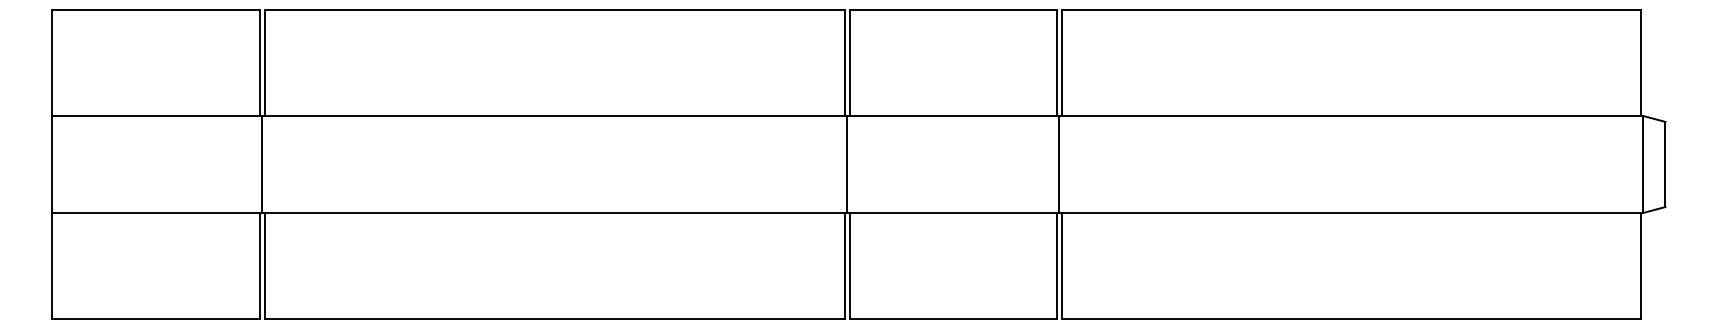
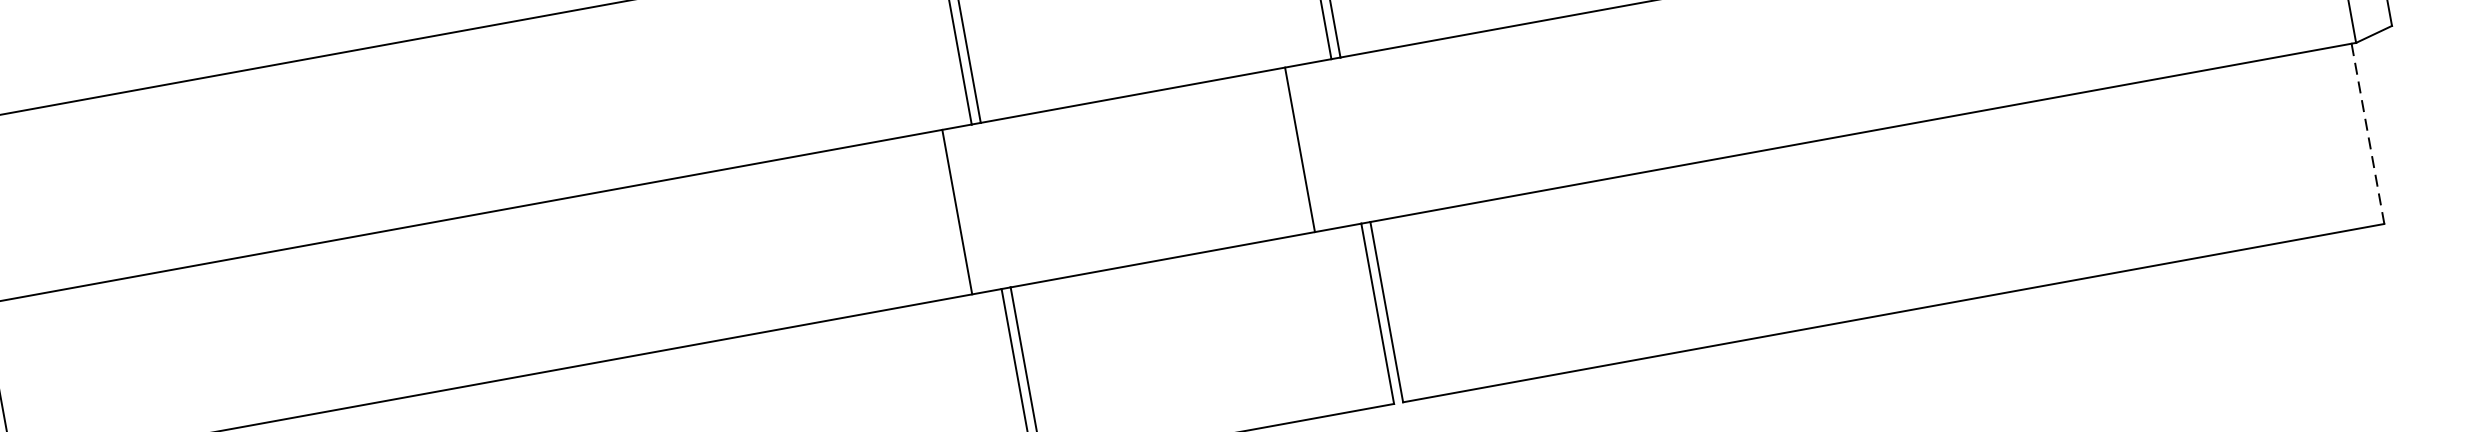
line: (847, 164) -> (957, 212), moved
line: (1059, 164) -> (1300, 149), moved
line: (1640, 265) -> (2367, 132), solid -> dashed

